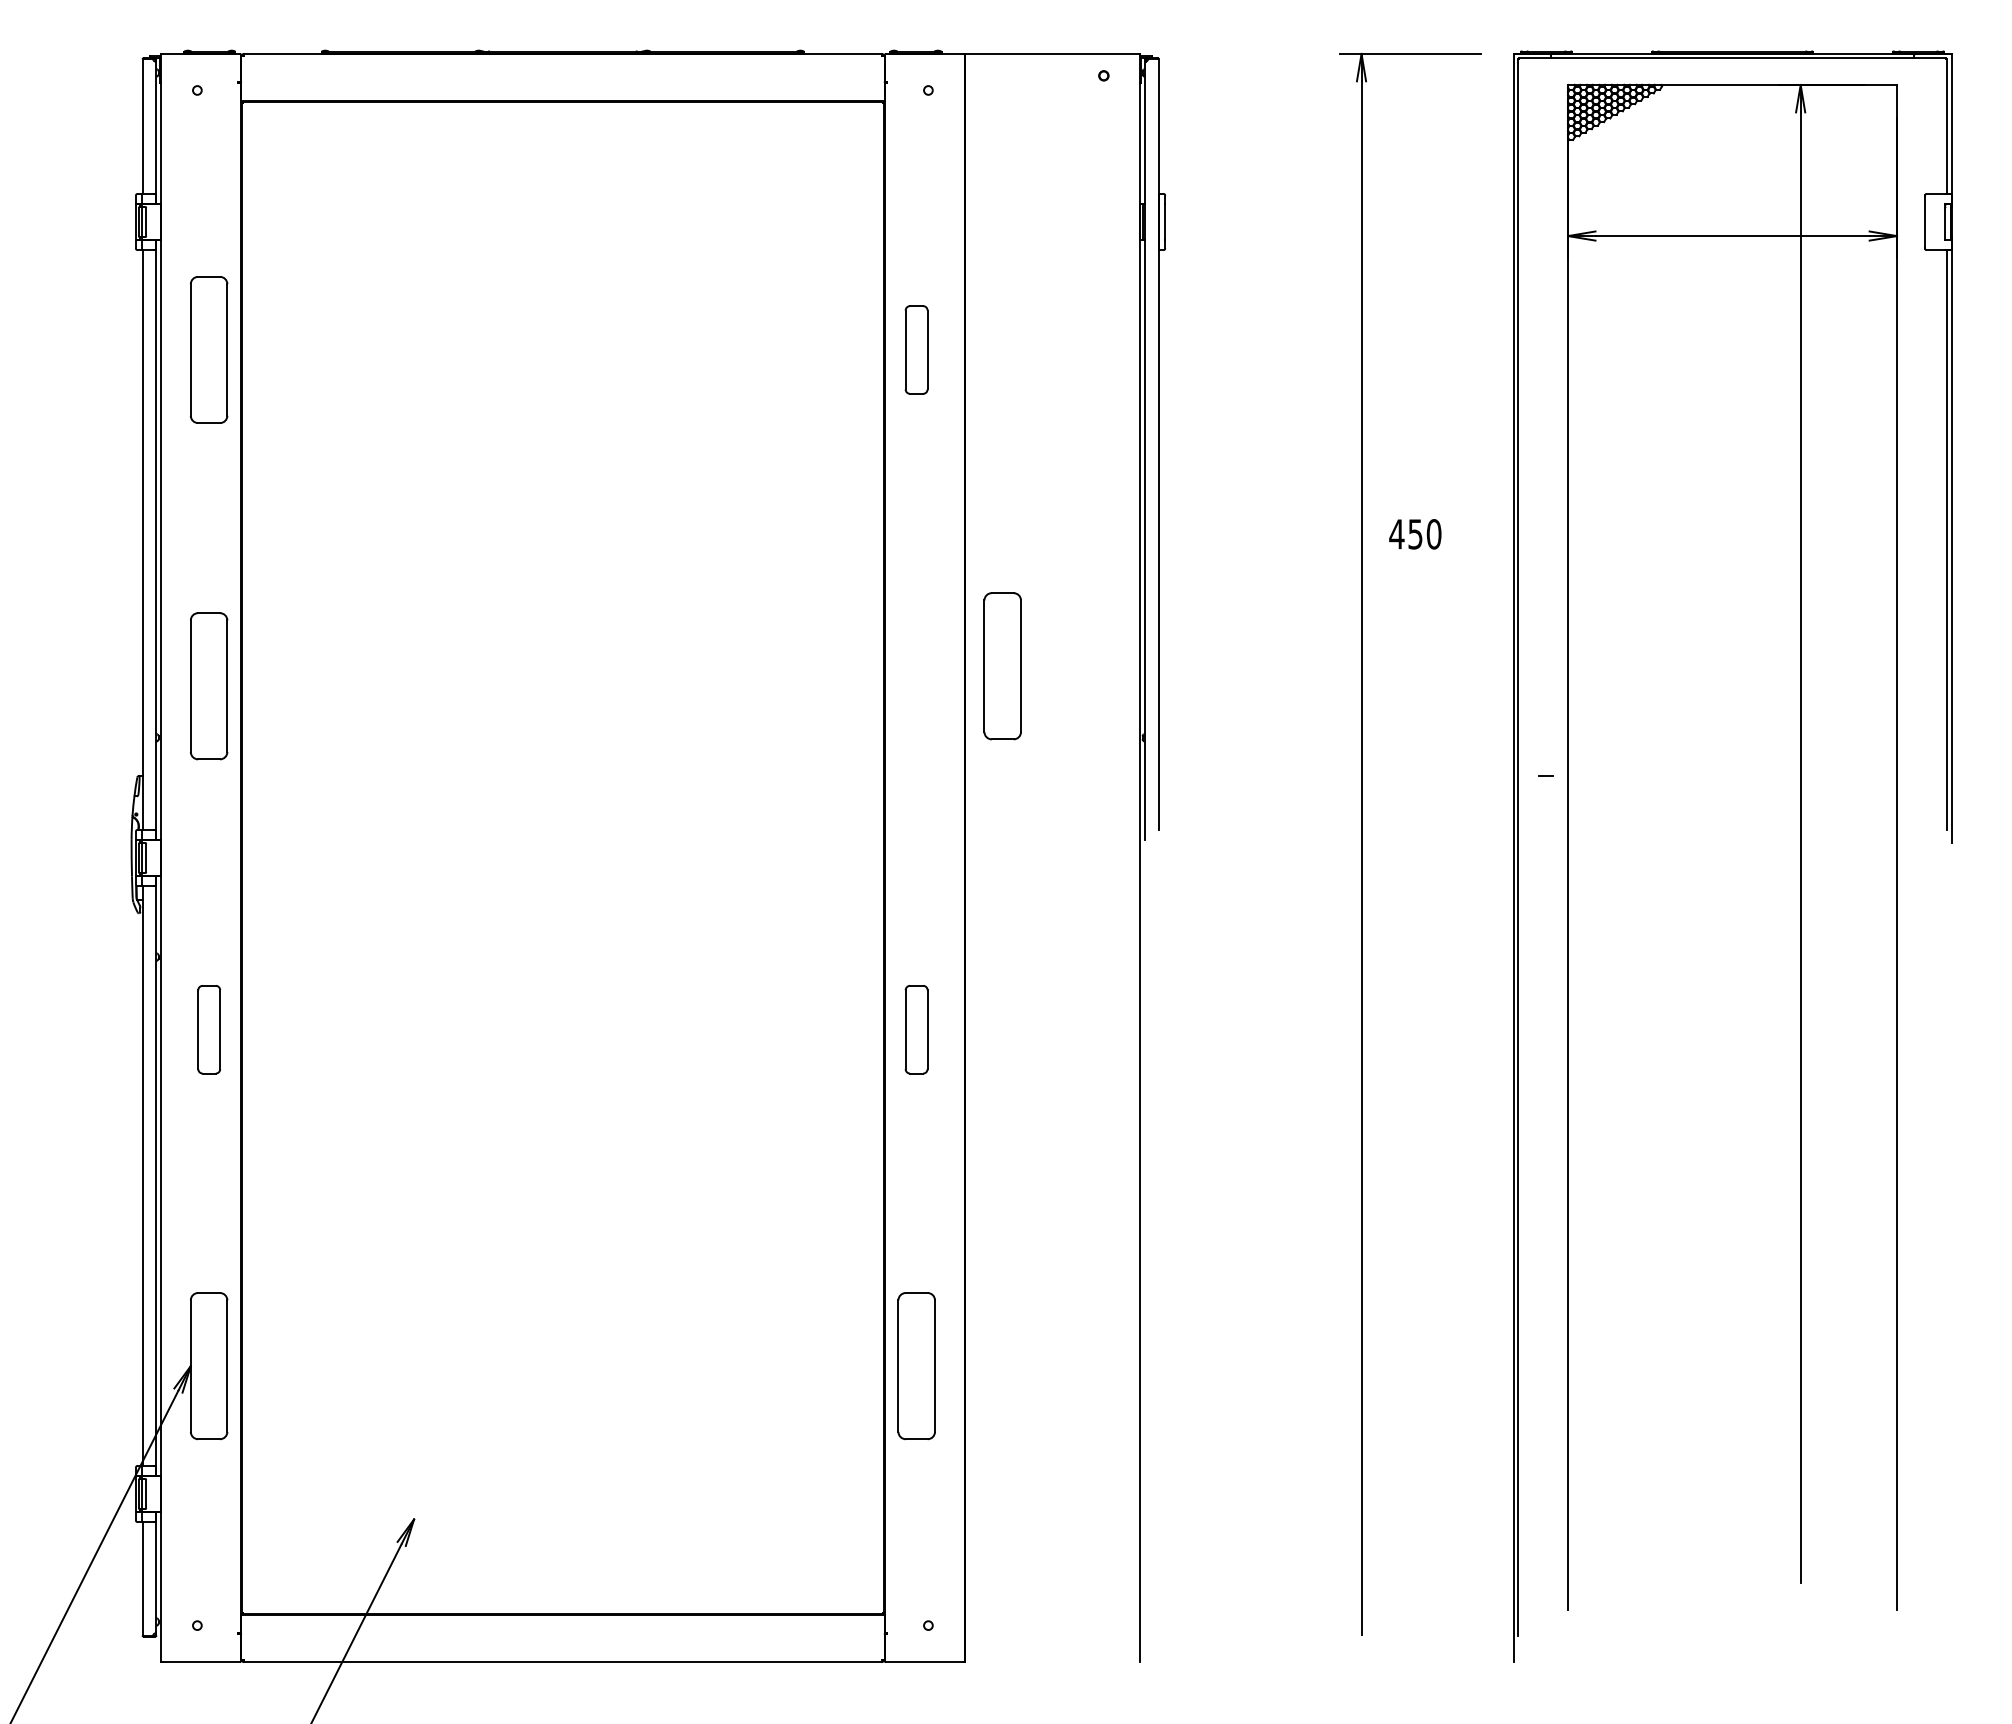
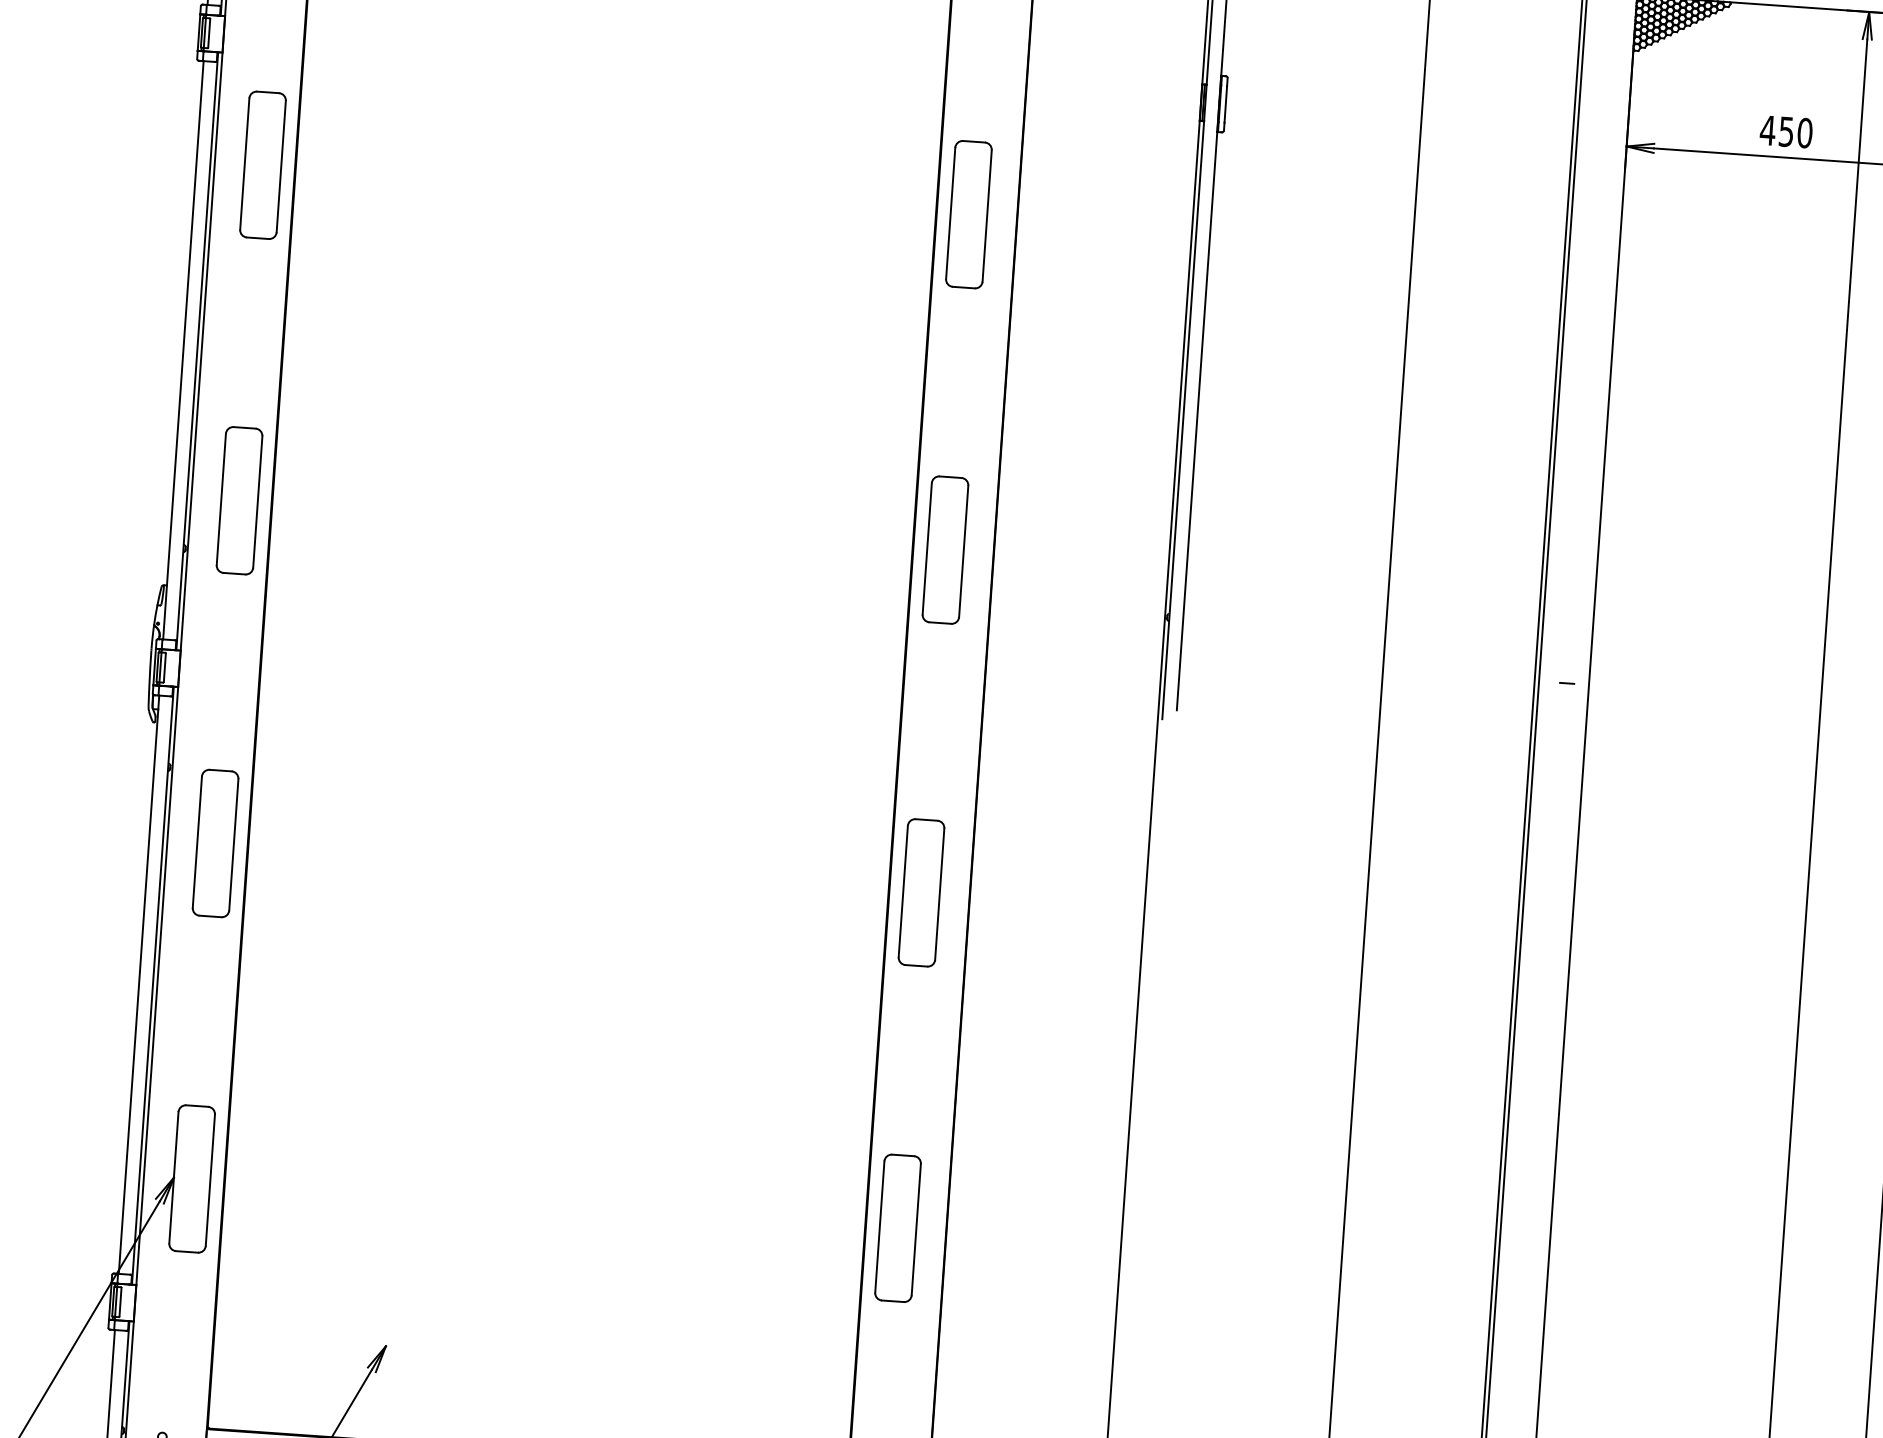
part: (916, 349) -> (968, 214), size x1.67
text: (1415, 534) -> (1786, 132), moved
part: (1002, 666) -> (945, 550), moved
part: (209, 1029) -> (216, 843), size x1.67
part: (916, 1029) -> (921, 892), size x1.67

